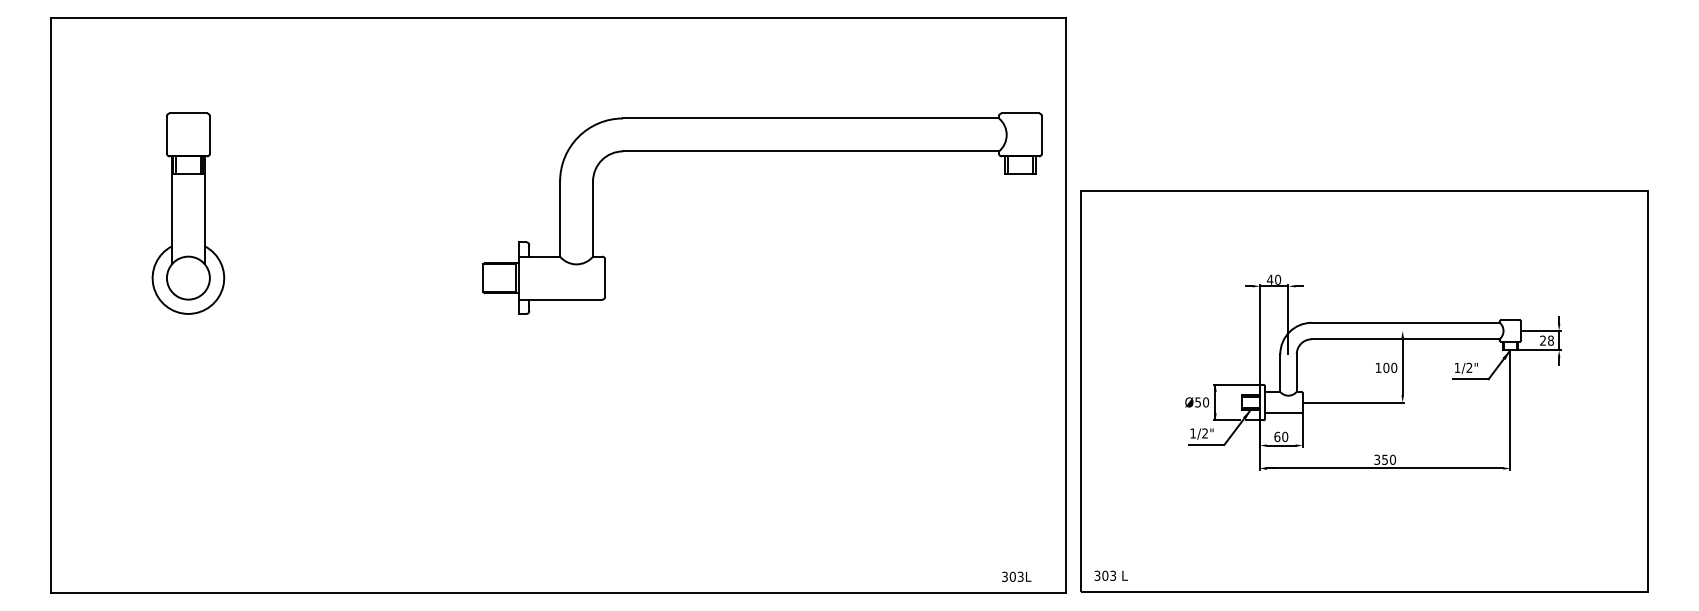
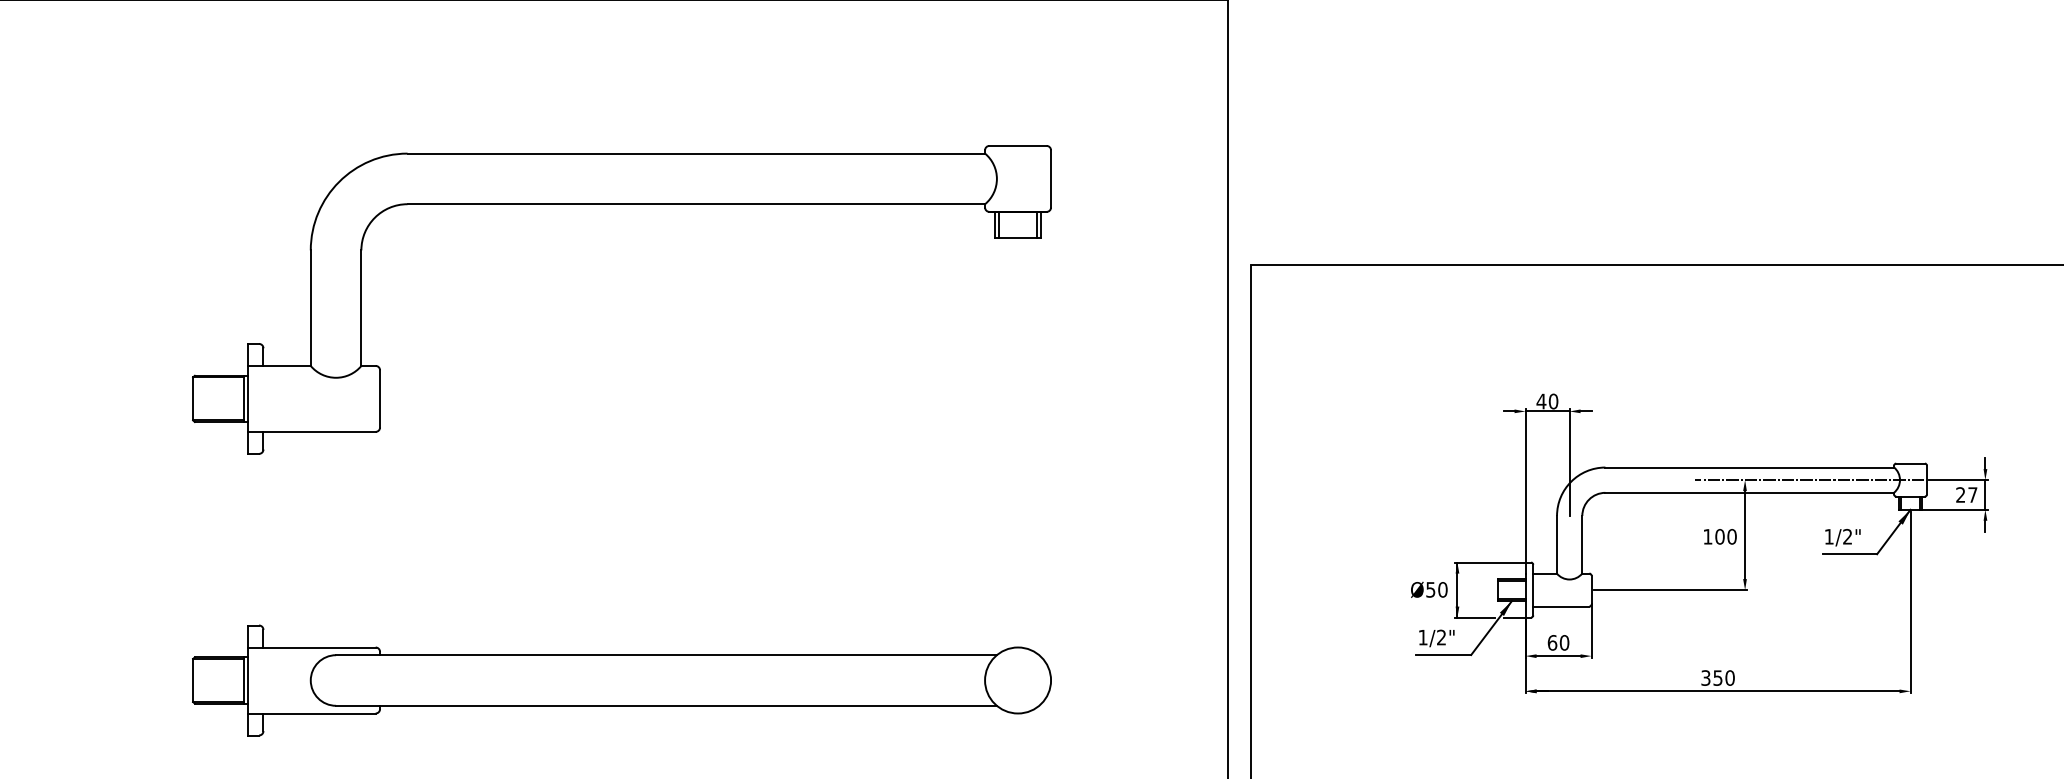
part: (762, 151) -> (621, 204), moved
line: (1444, 330) -> (1809, 479), added
text: (1550, 340) -> (1972, 494), 28 -> 27
part: (671, 460) -> (621, 679), added

